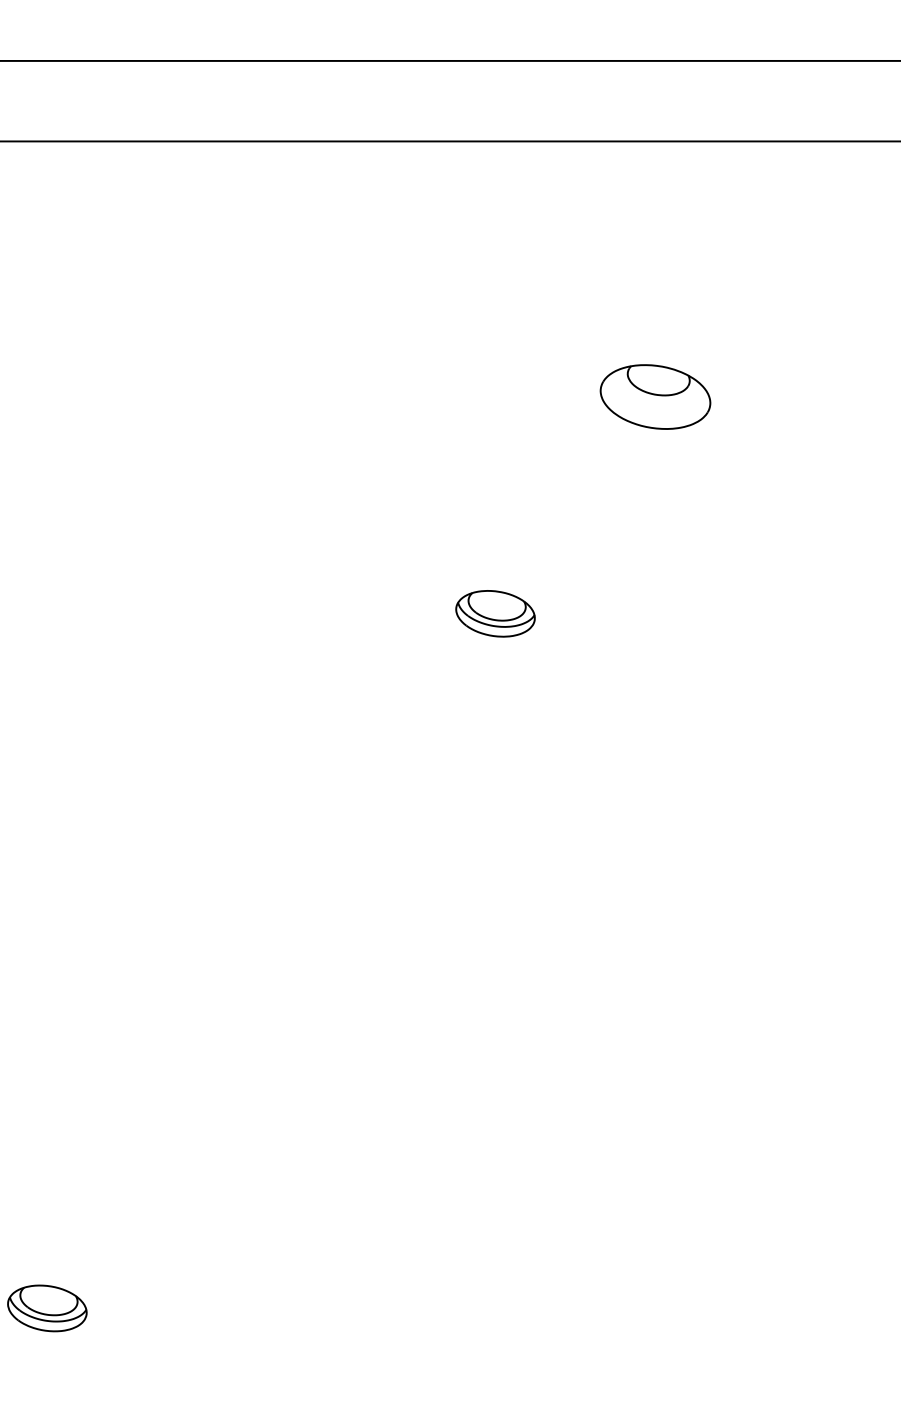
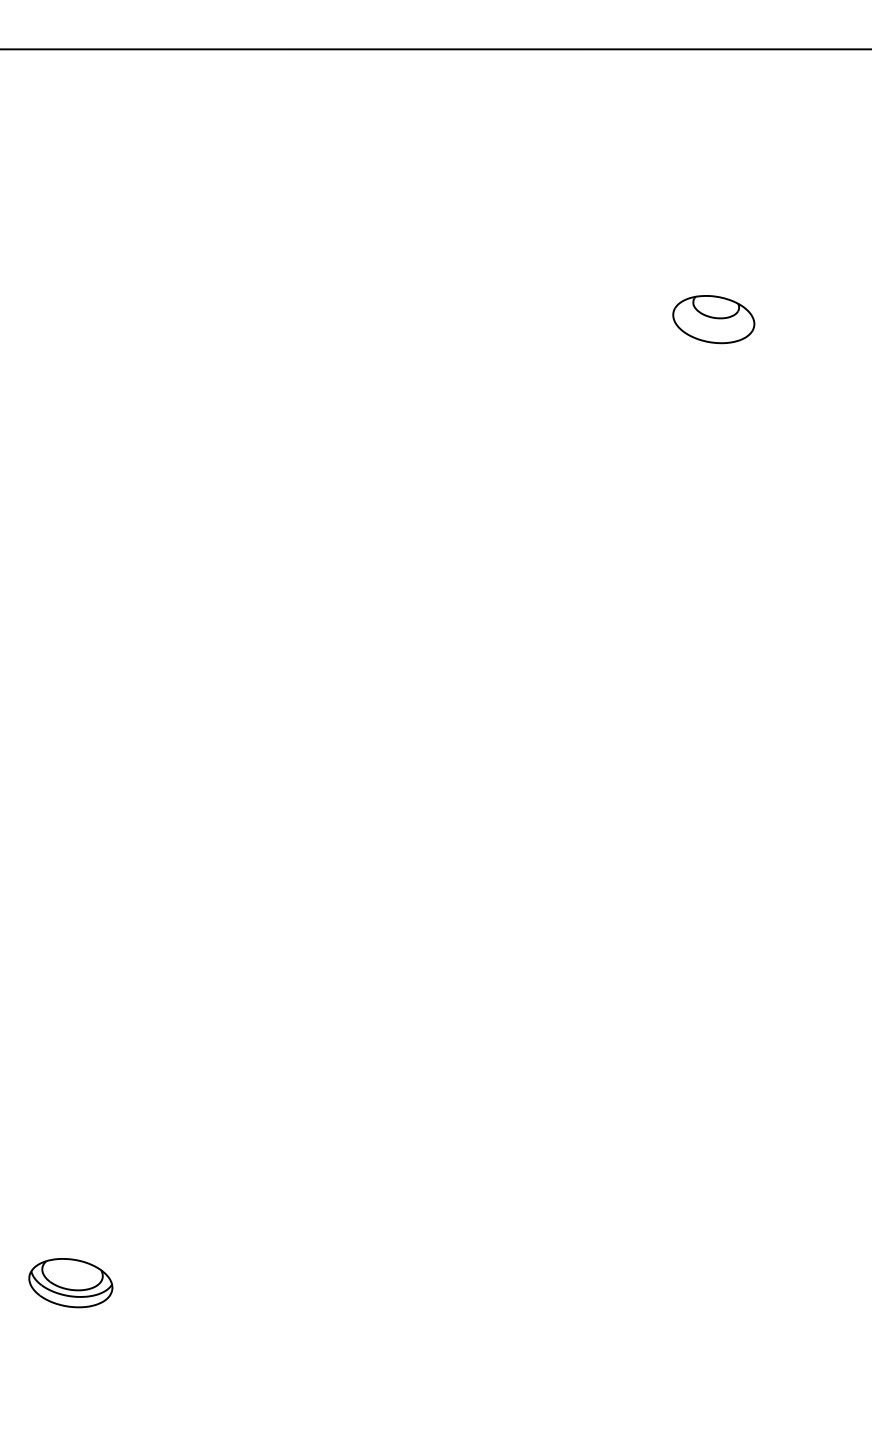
part: (655, 396) -> (713, 319), size x0.7
part: (495, 613) -> (544, 548), removed

